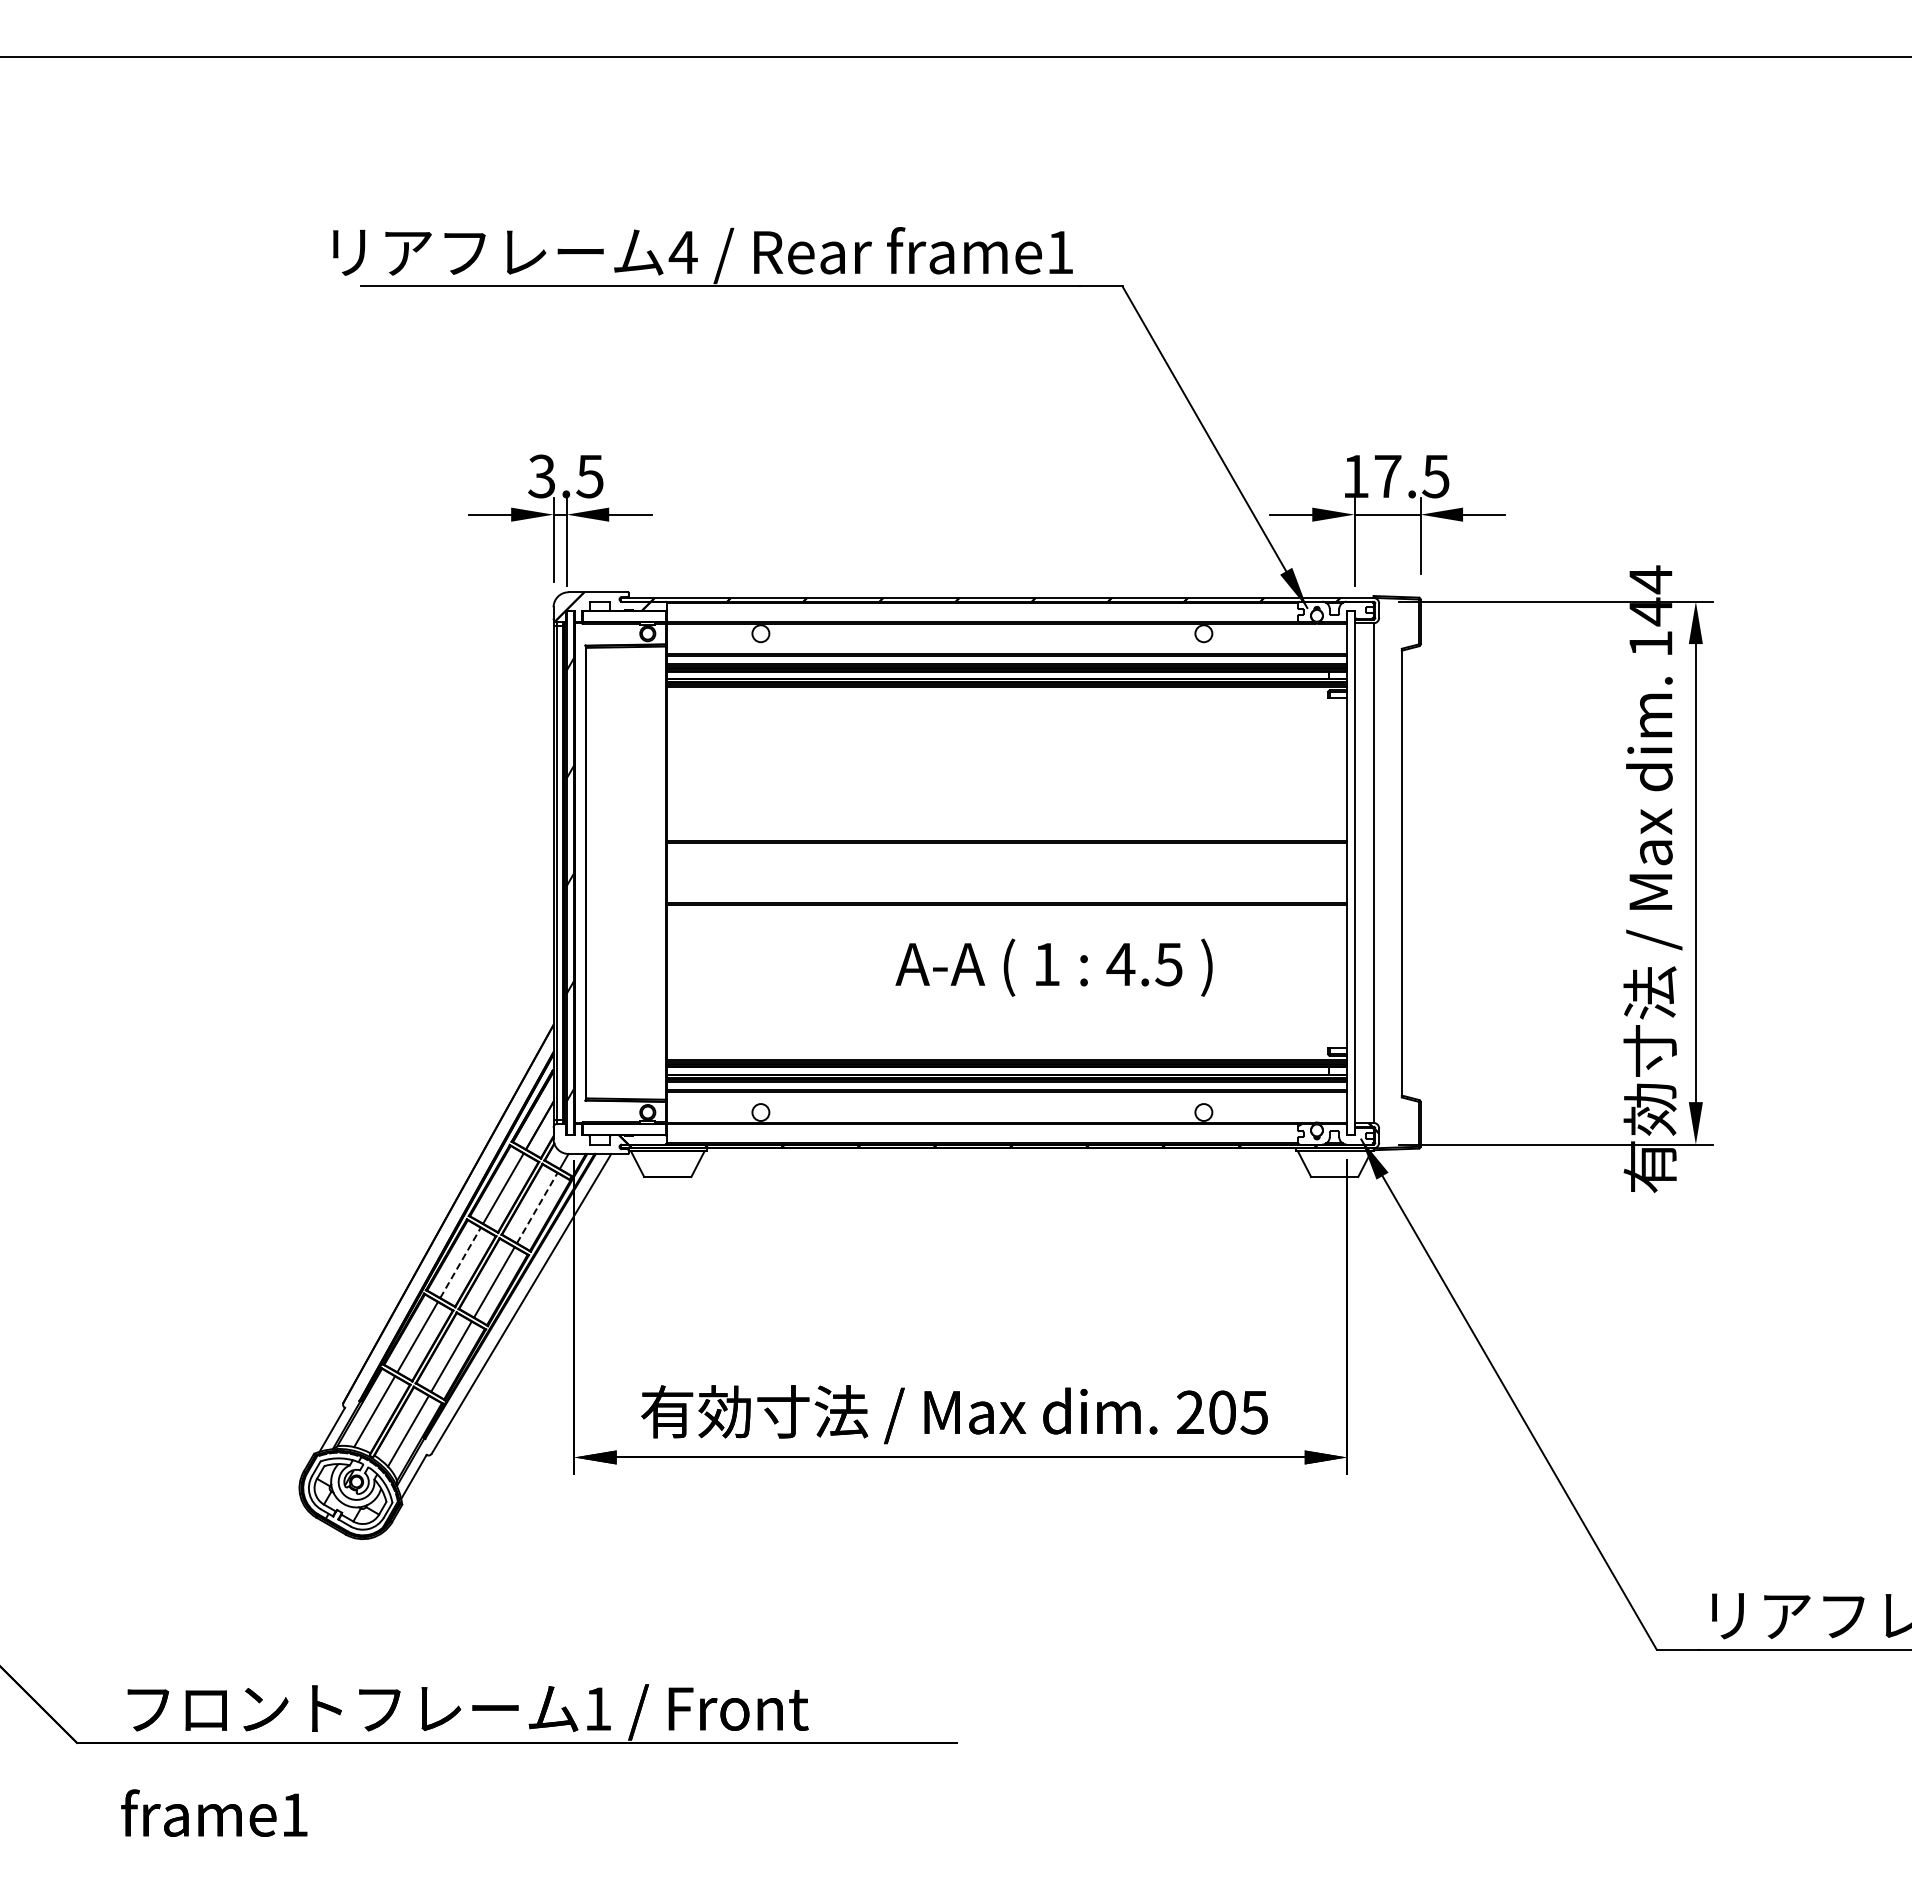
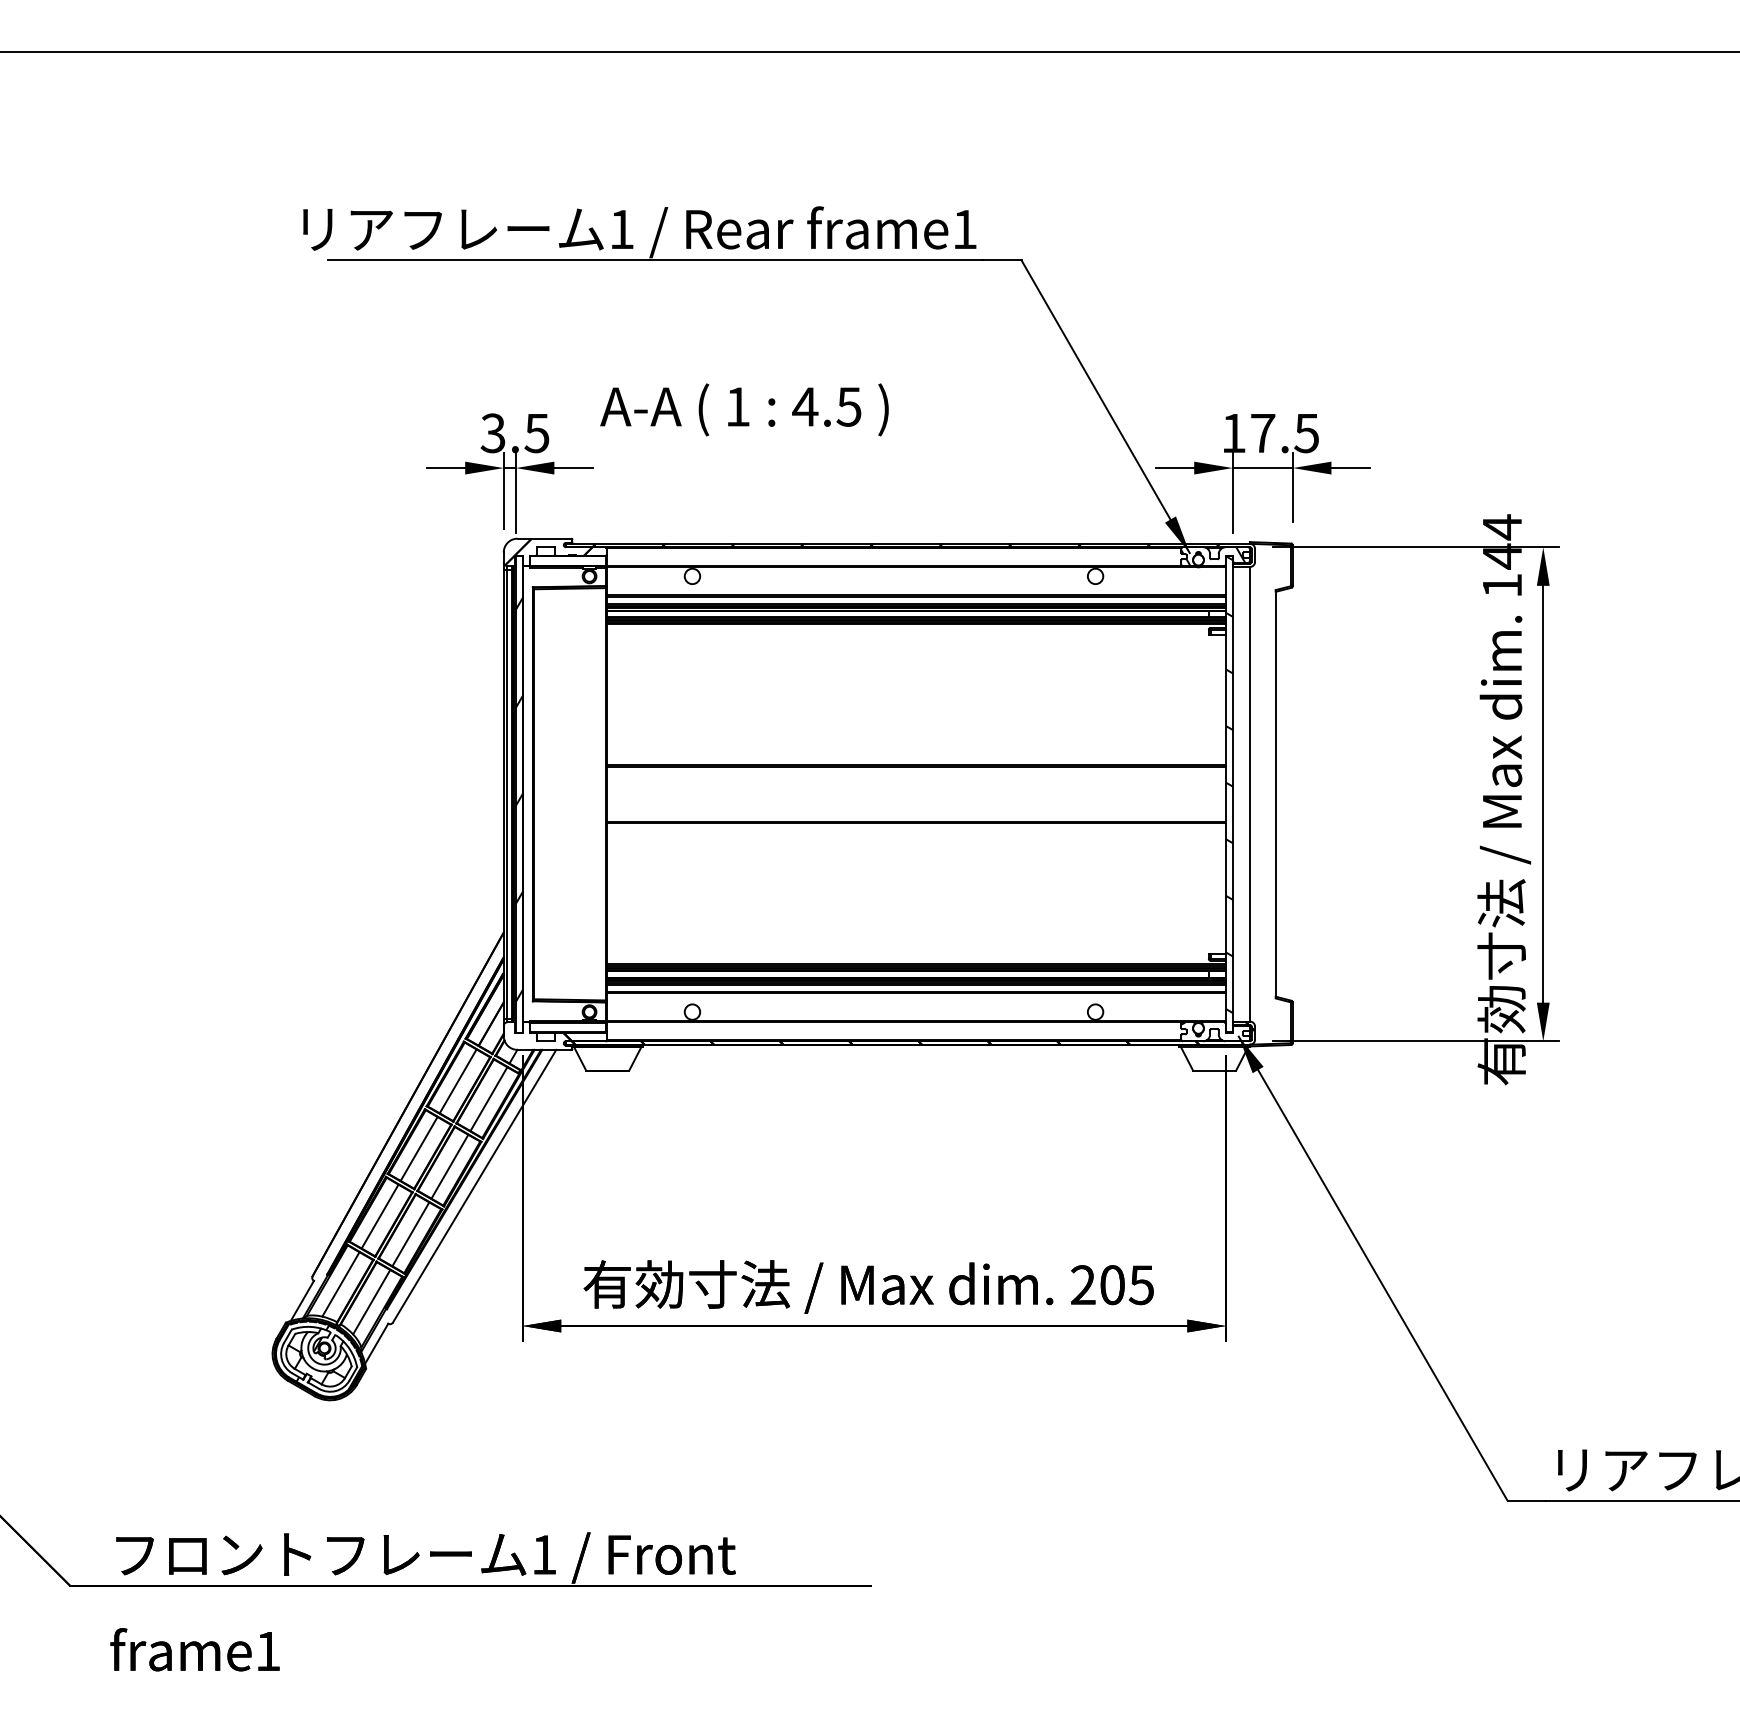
text: (682, 252) -> (621, 229), 4 -> 1
hatch: (1333, 611) -> (1213, 556), added
hatch: (1350, 862) -> (1228, 784), added
text: (1053, 967) -> (743, 409), moved
line: (537, 1208) -> (489, 1099), dashed -> solid
line: (460, 1262) -> (419, 1148), dashed -> solid

